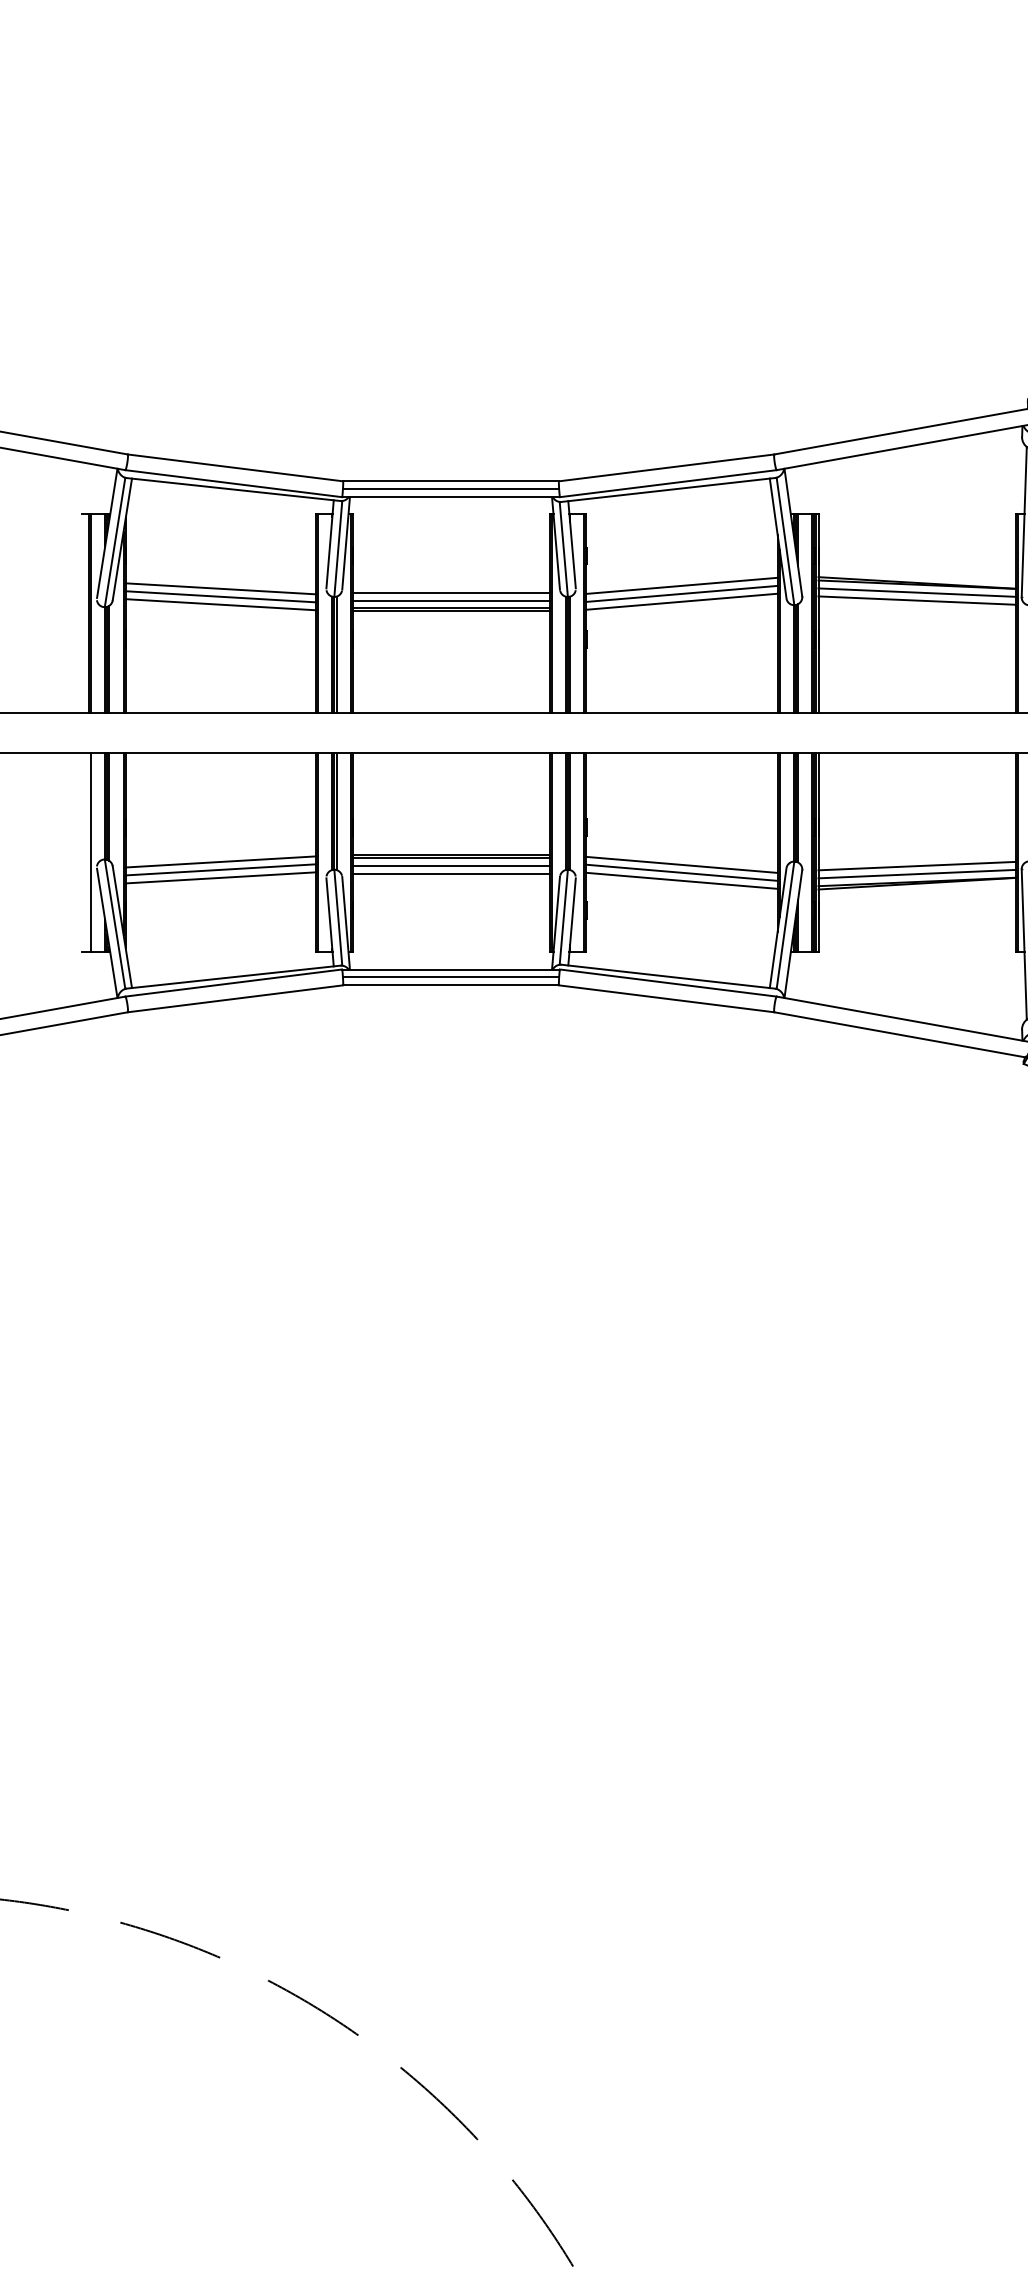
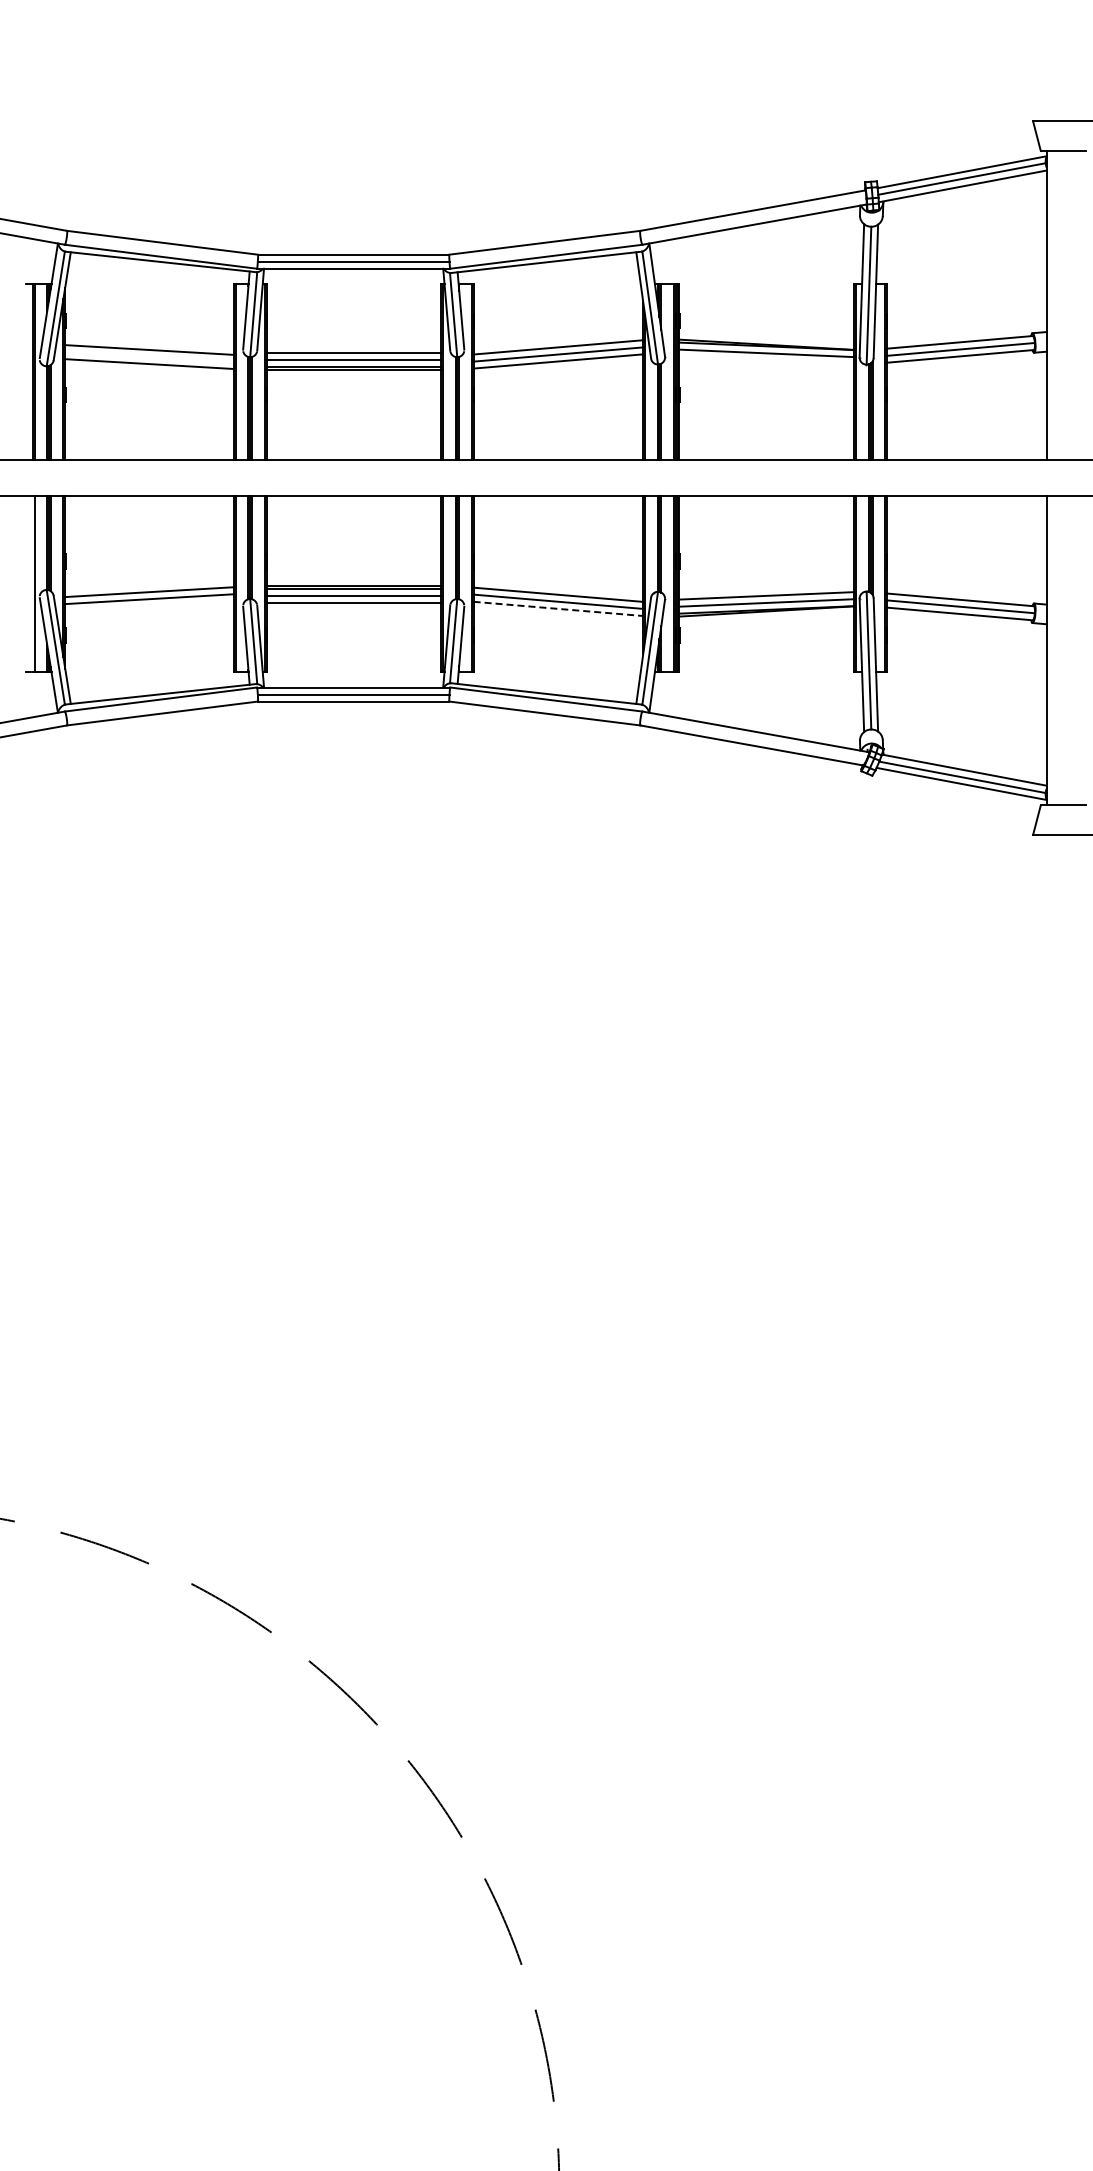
line: (220, 596) -> (149, 356), removed
line: (916, 600) -> (766, 360), removed
line: (220, 878) -> (149, 606), removed
line: (682, 880) -> (558, 608), solid -> dashed

